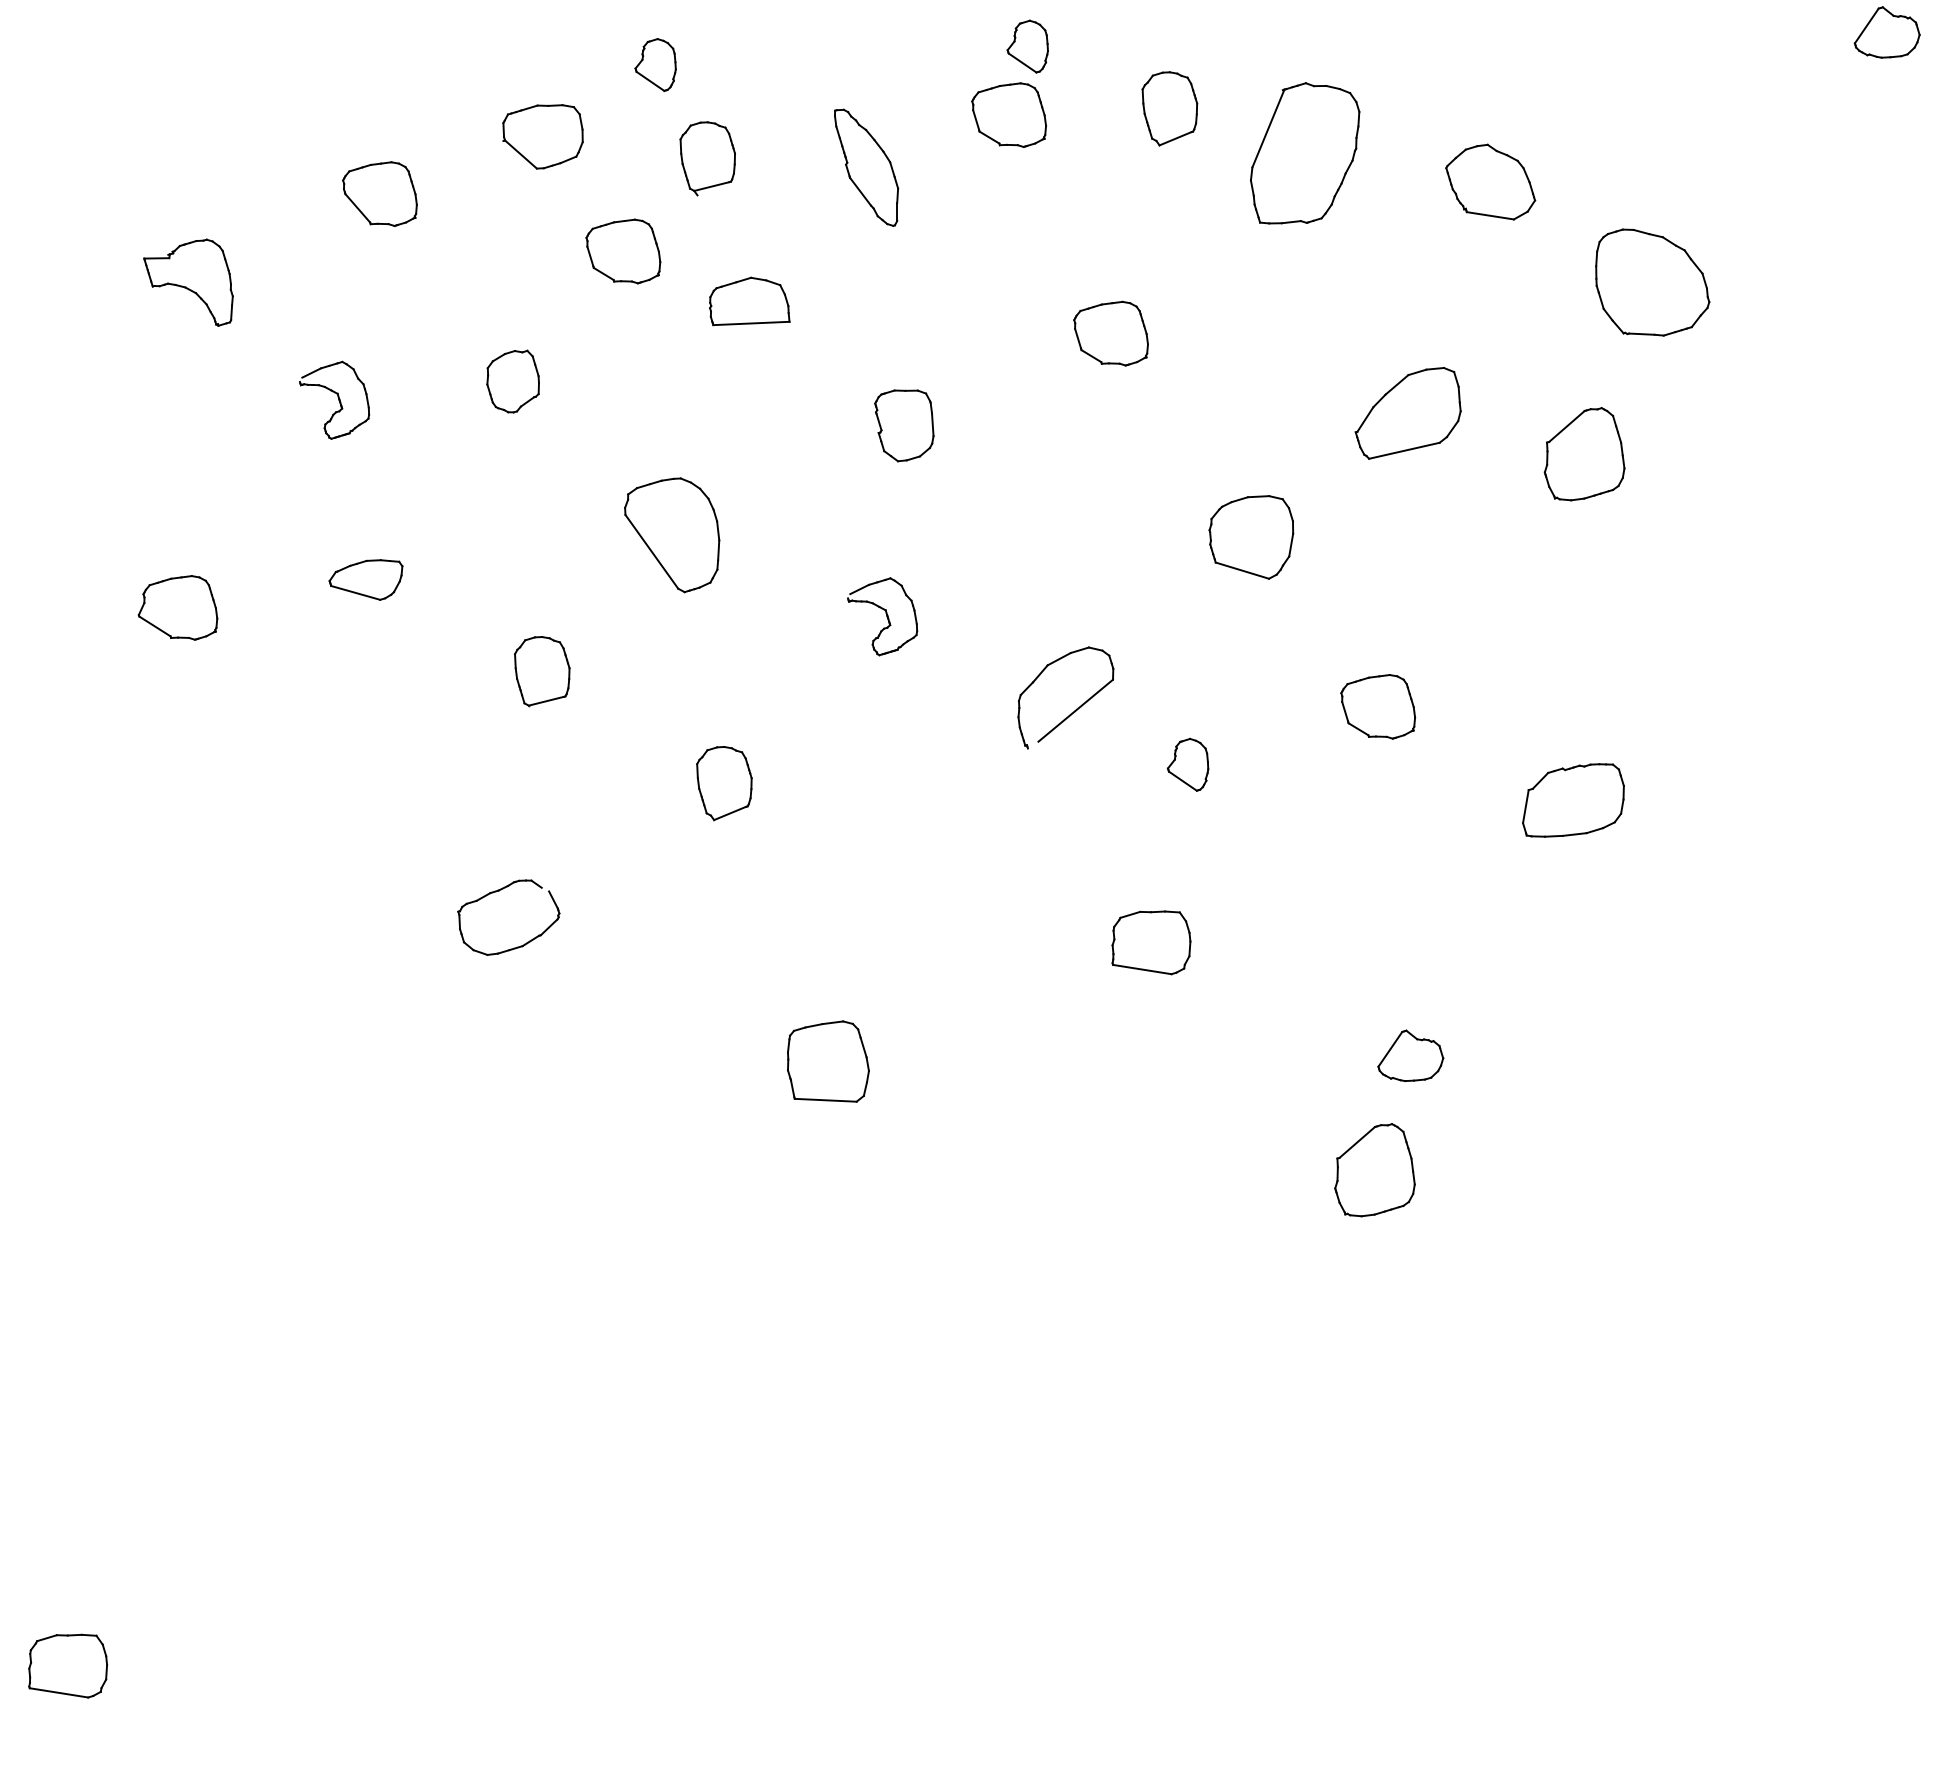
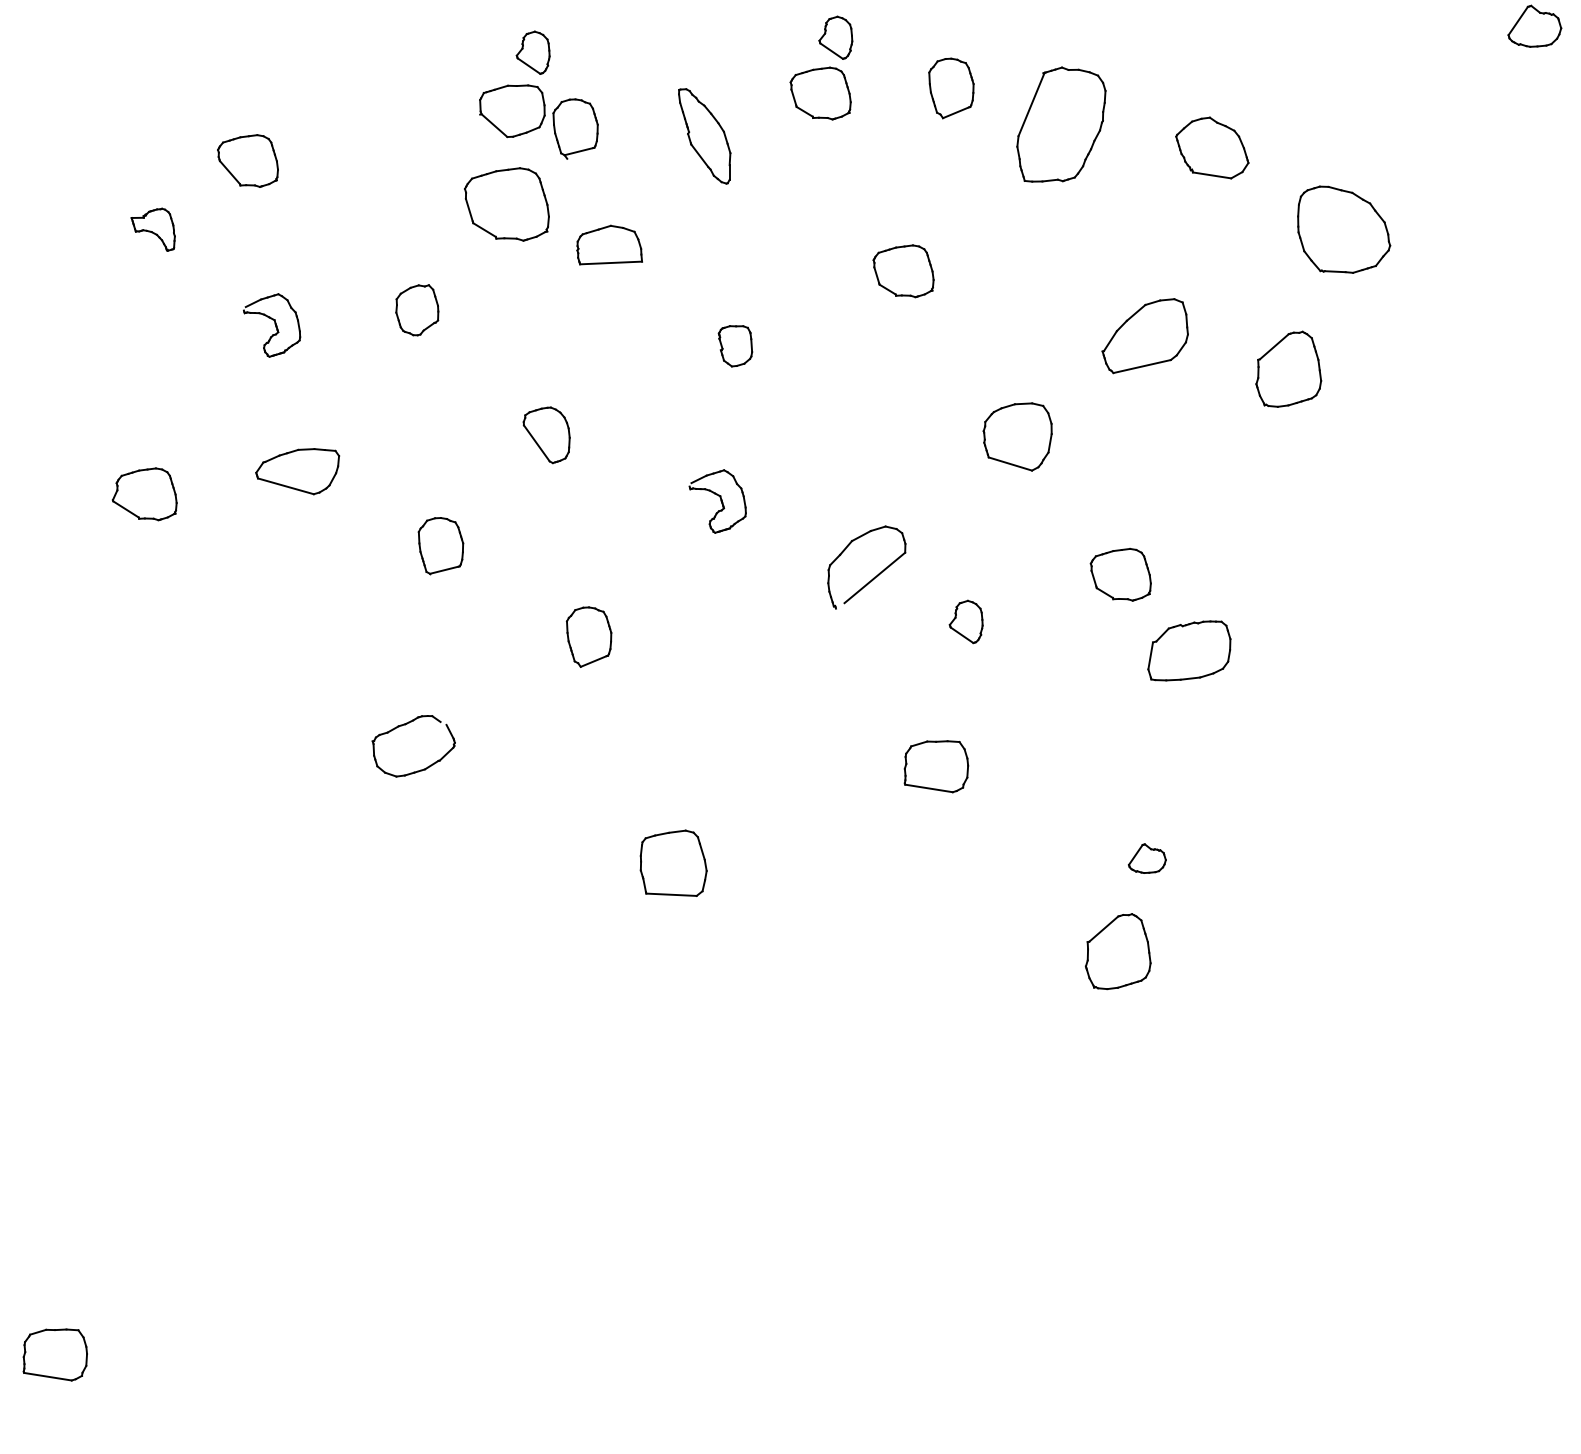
part: (542, 136) -> (511, 110), moved
part: (379, 193) -> (247, 160), moved
part: (623, 251) -> (507, 204), size x1.4
part: (188, 282) -> (153, 229), size x0.6
part: (904, 425) -> (735, 345), size x0.7
part: (672, 535) -> (546, 435), size x0.6
part: (365, 579) -> (297, 471), size x1.4
part: (1573, 800) -> (1189, 650), moved
part: (1410, 1055) -> (1147, 858), size x0.7

